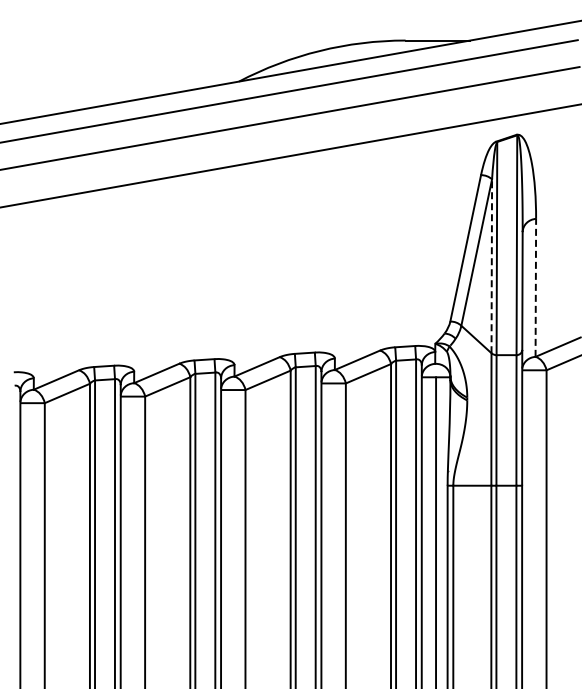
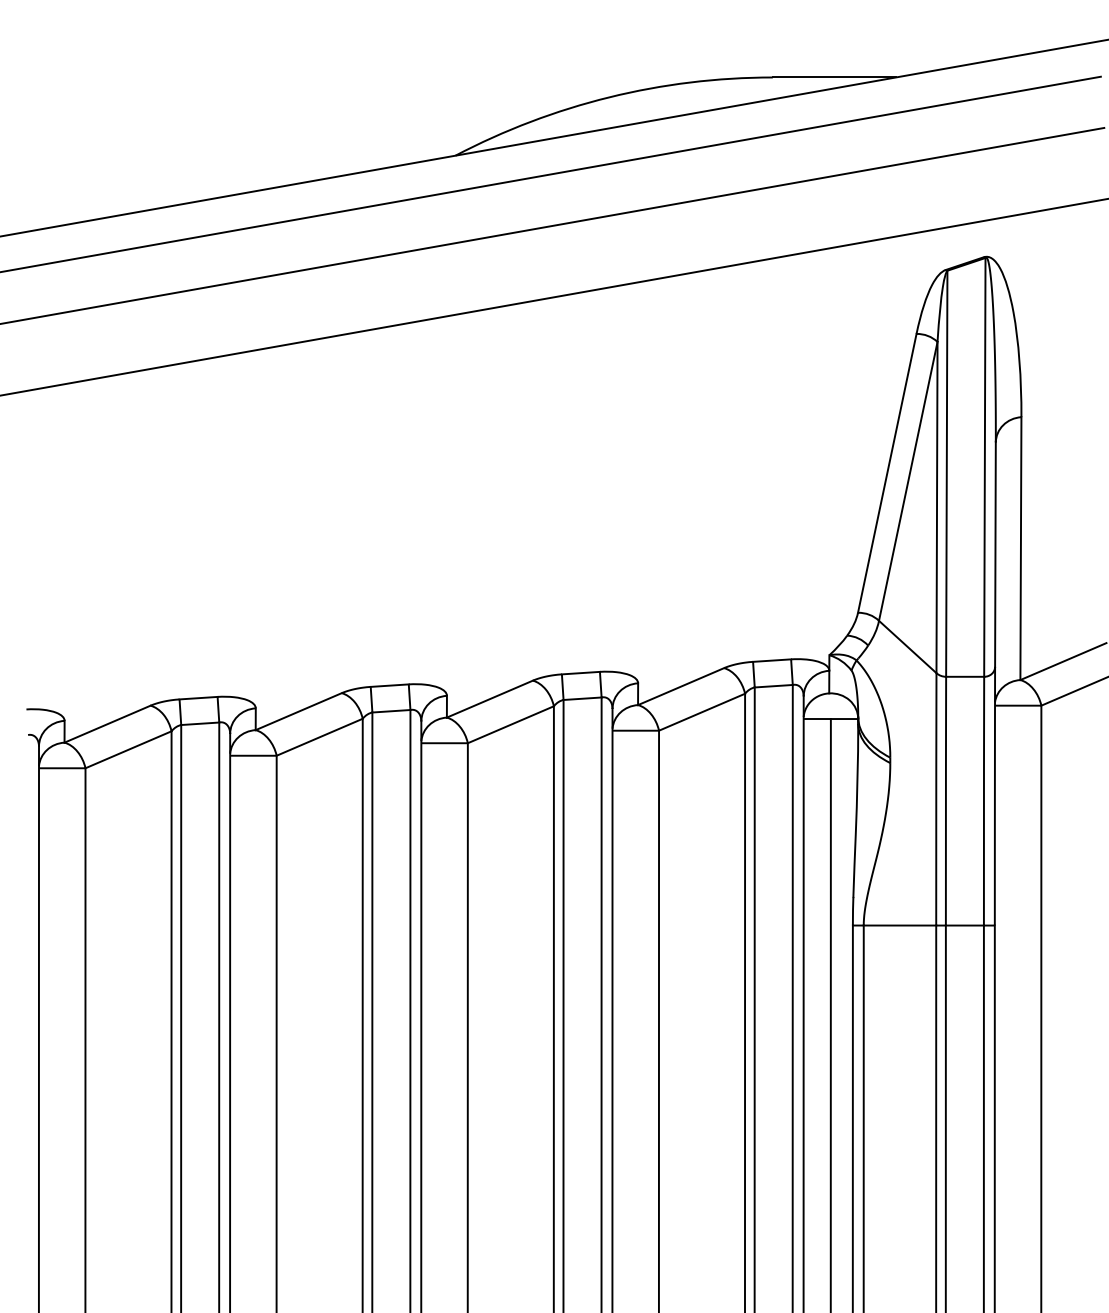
line: (491, 266) -> (936, 507), dashed -> solid
line: (535, 287) -> (1020, 547), dashed -> solid

